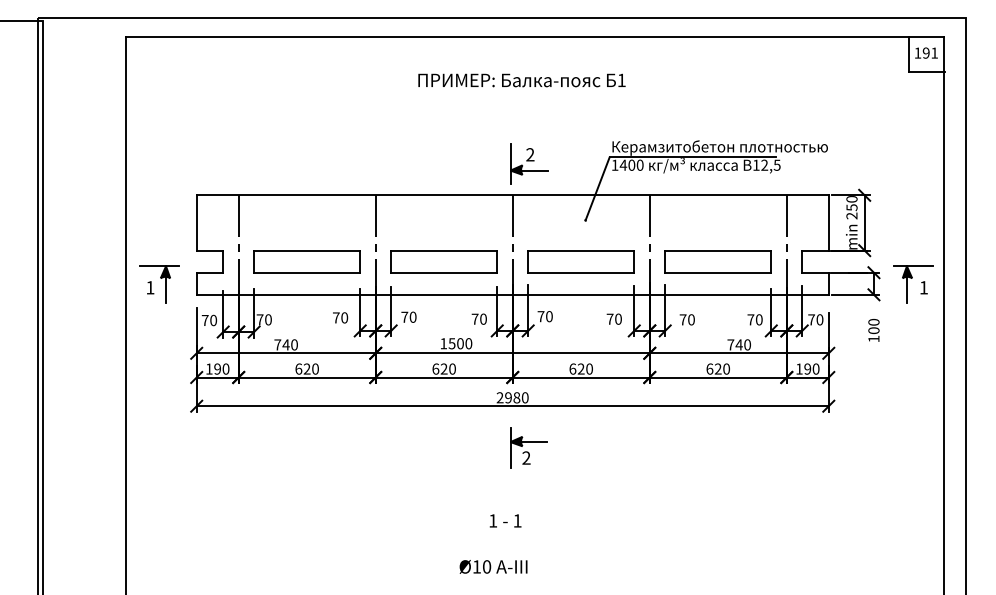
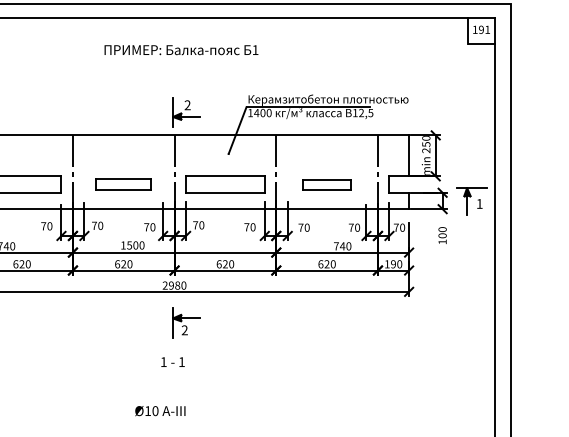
part: (443, 261) -> (123, 184), size x0.7
part: (717, 261) -> (326, 184), size x0.6
text: (505, 520) -> (172, 361), moved

